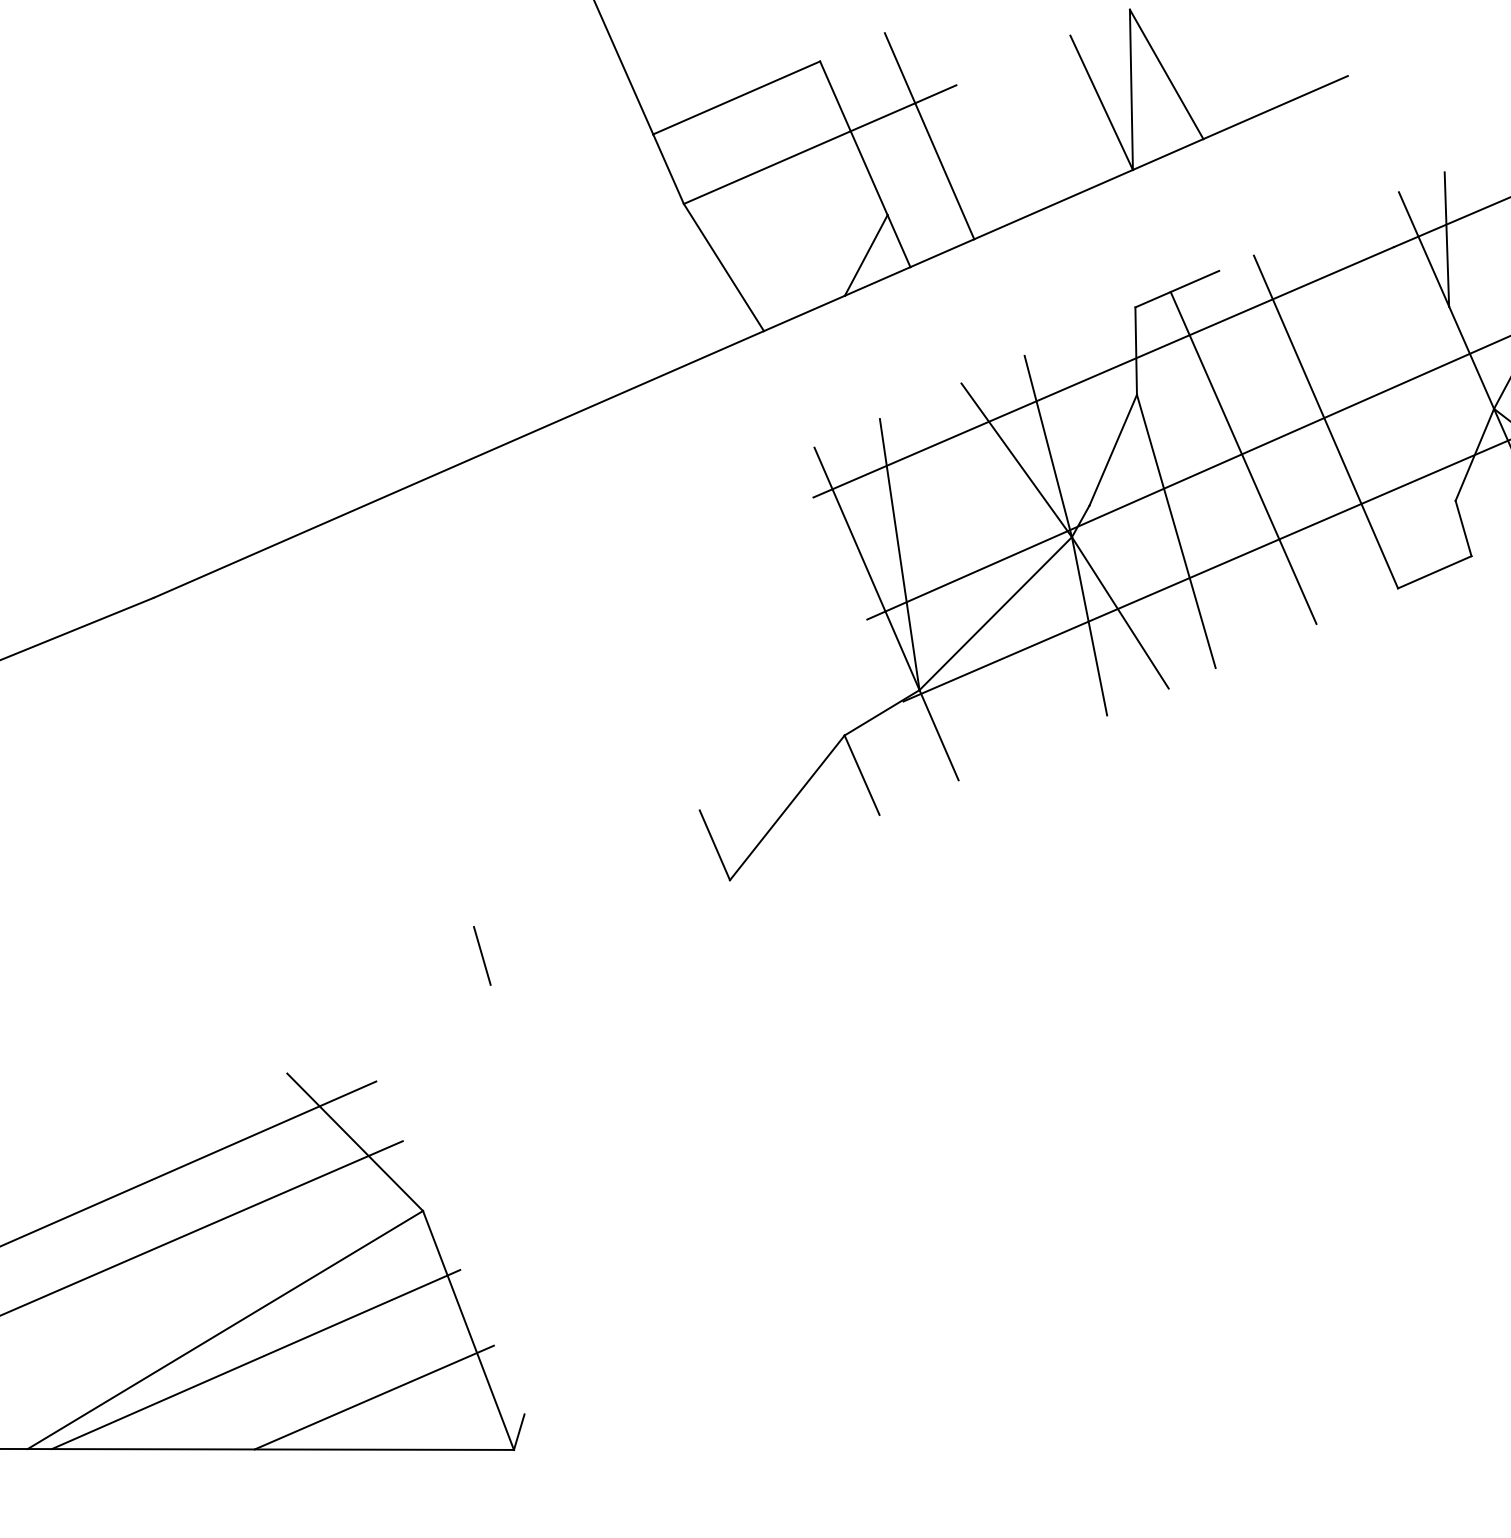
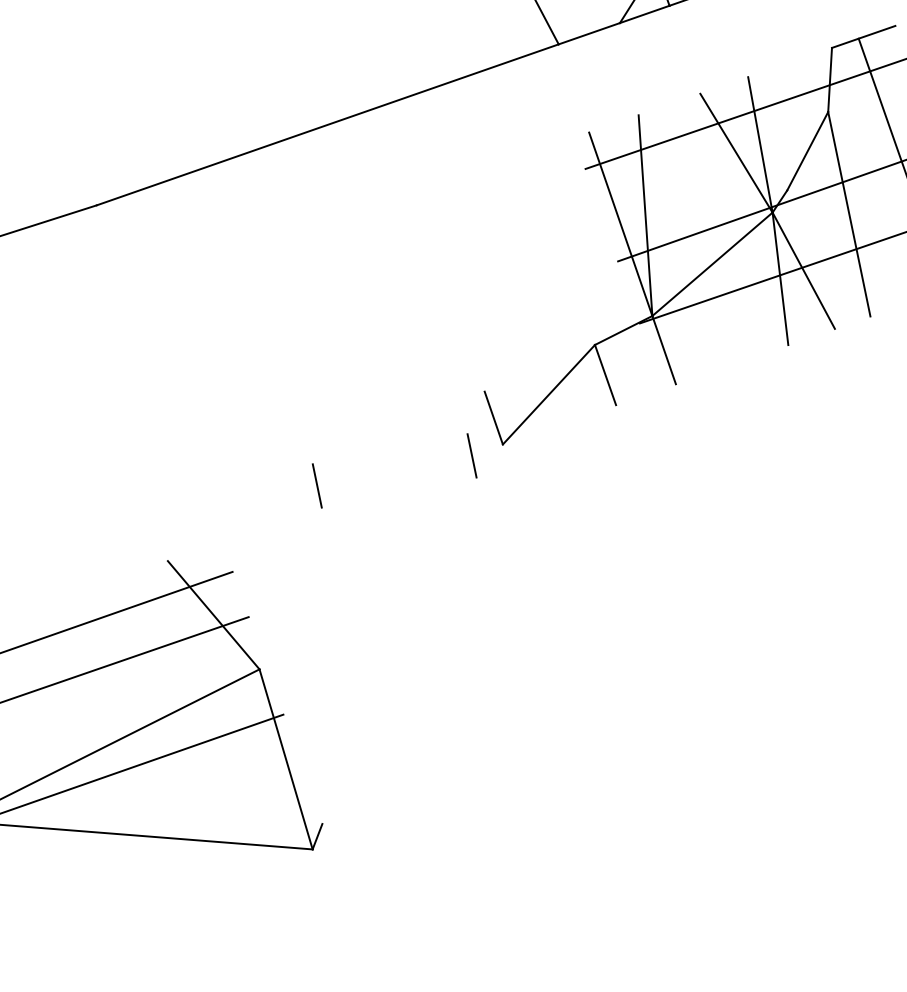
line: (689, 898) -> (472, 455), added
line: (373, 1397) -> (212, 803), removed

